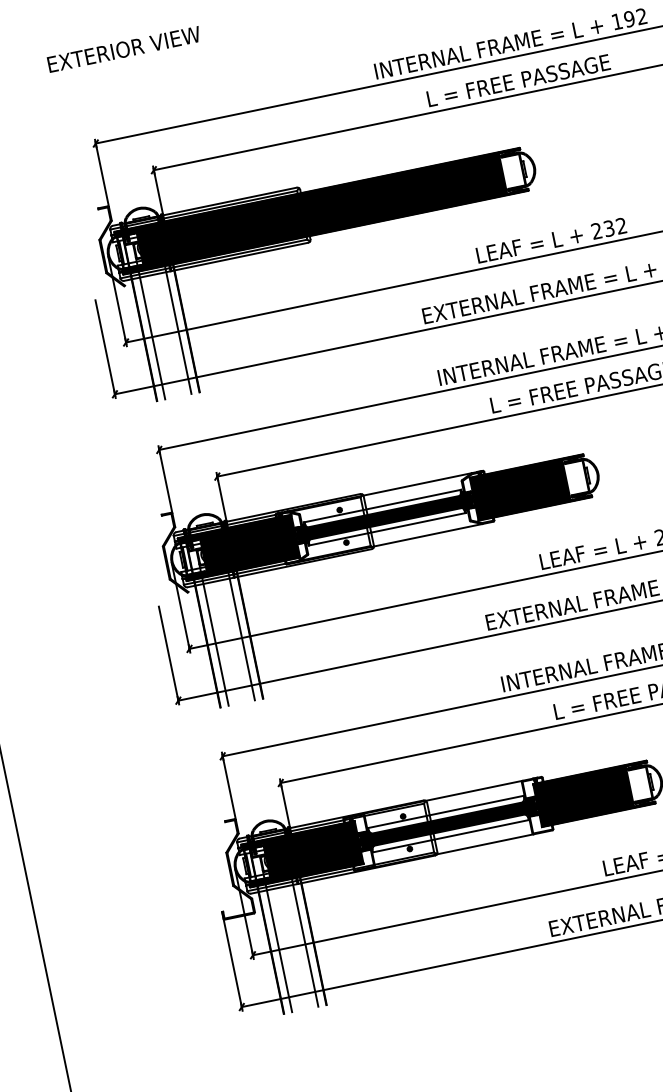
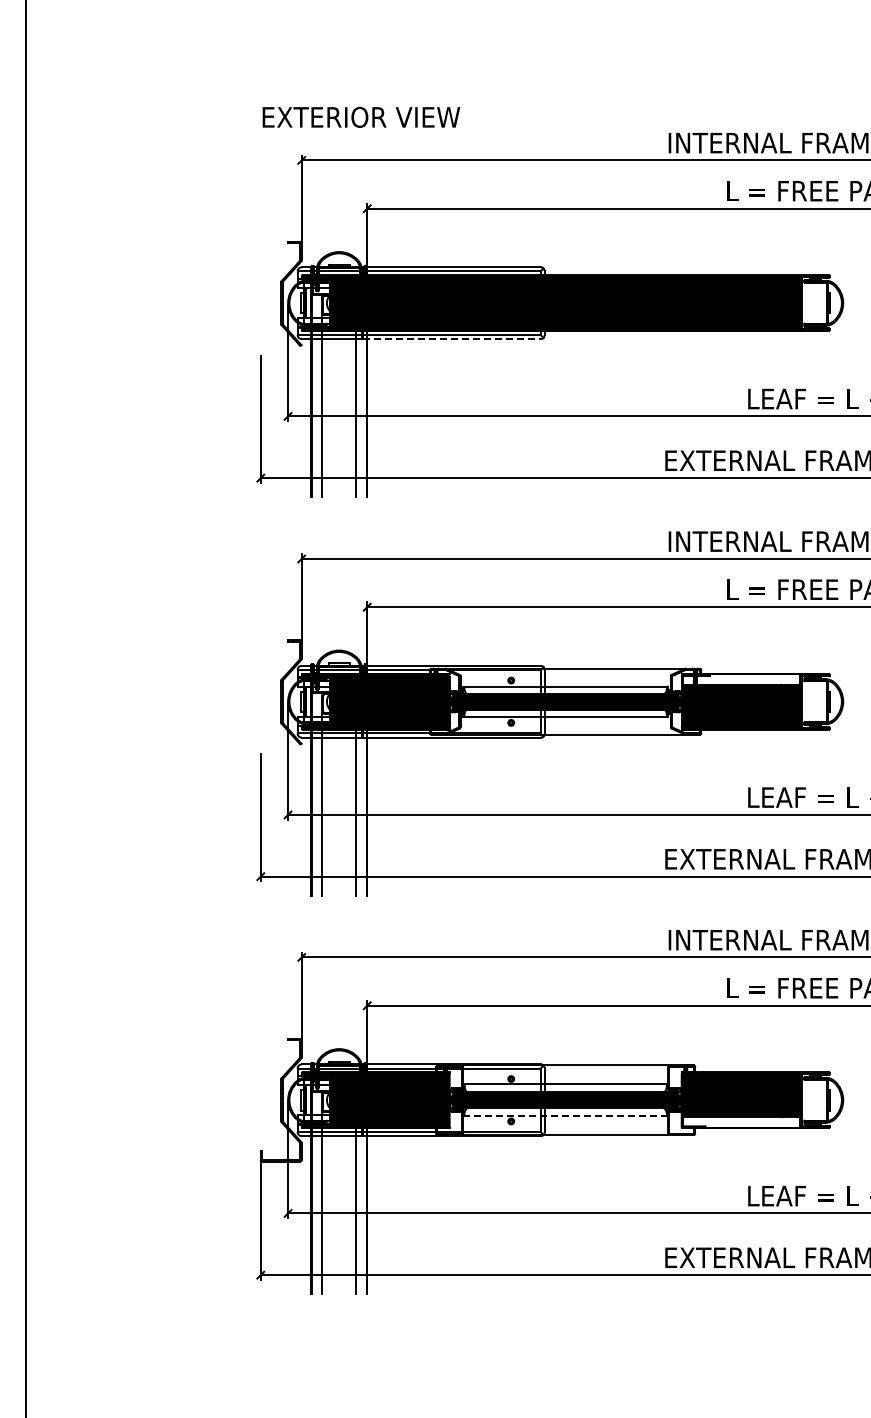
text: (124, 48) -> (361, 116), moved
line: (239, 257) -> (451, 339), solid -> dashed
fill: (516, 472) -> (741, 679), removed
fill: (587, 813) -> (741, 1122), removed
line: (451, 836) -> (566, 1116), solid -> dashed

